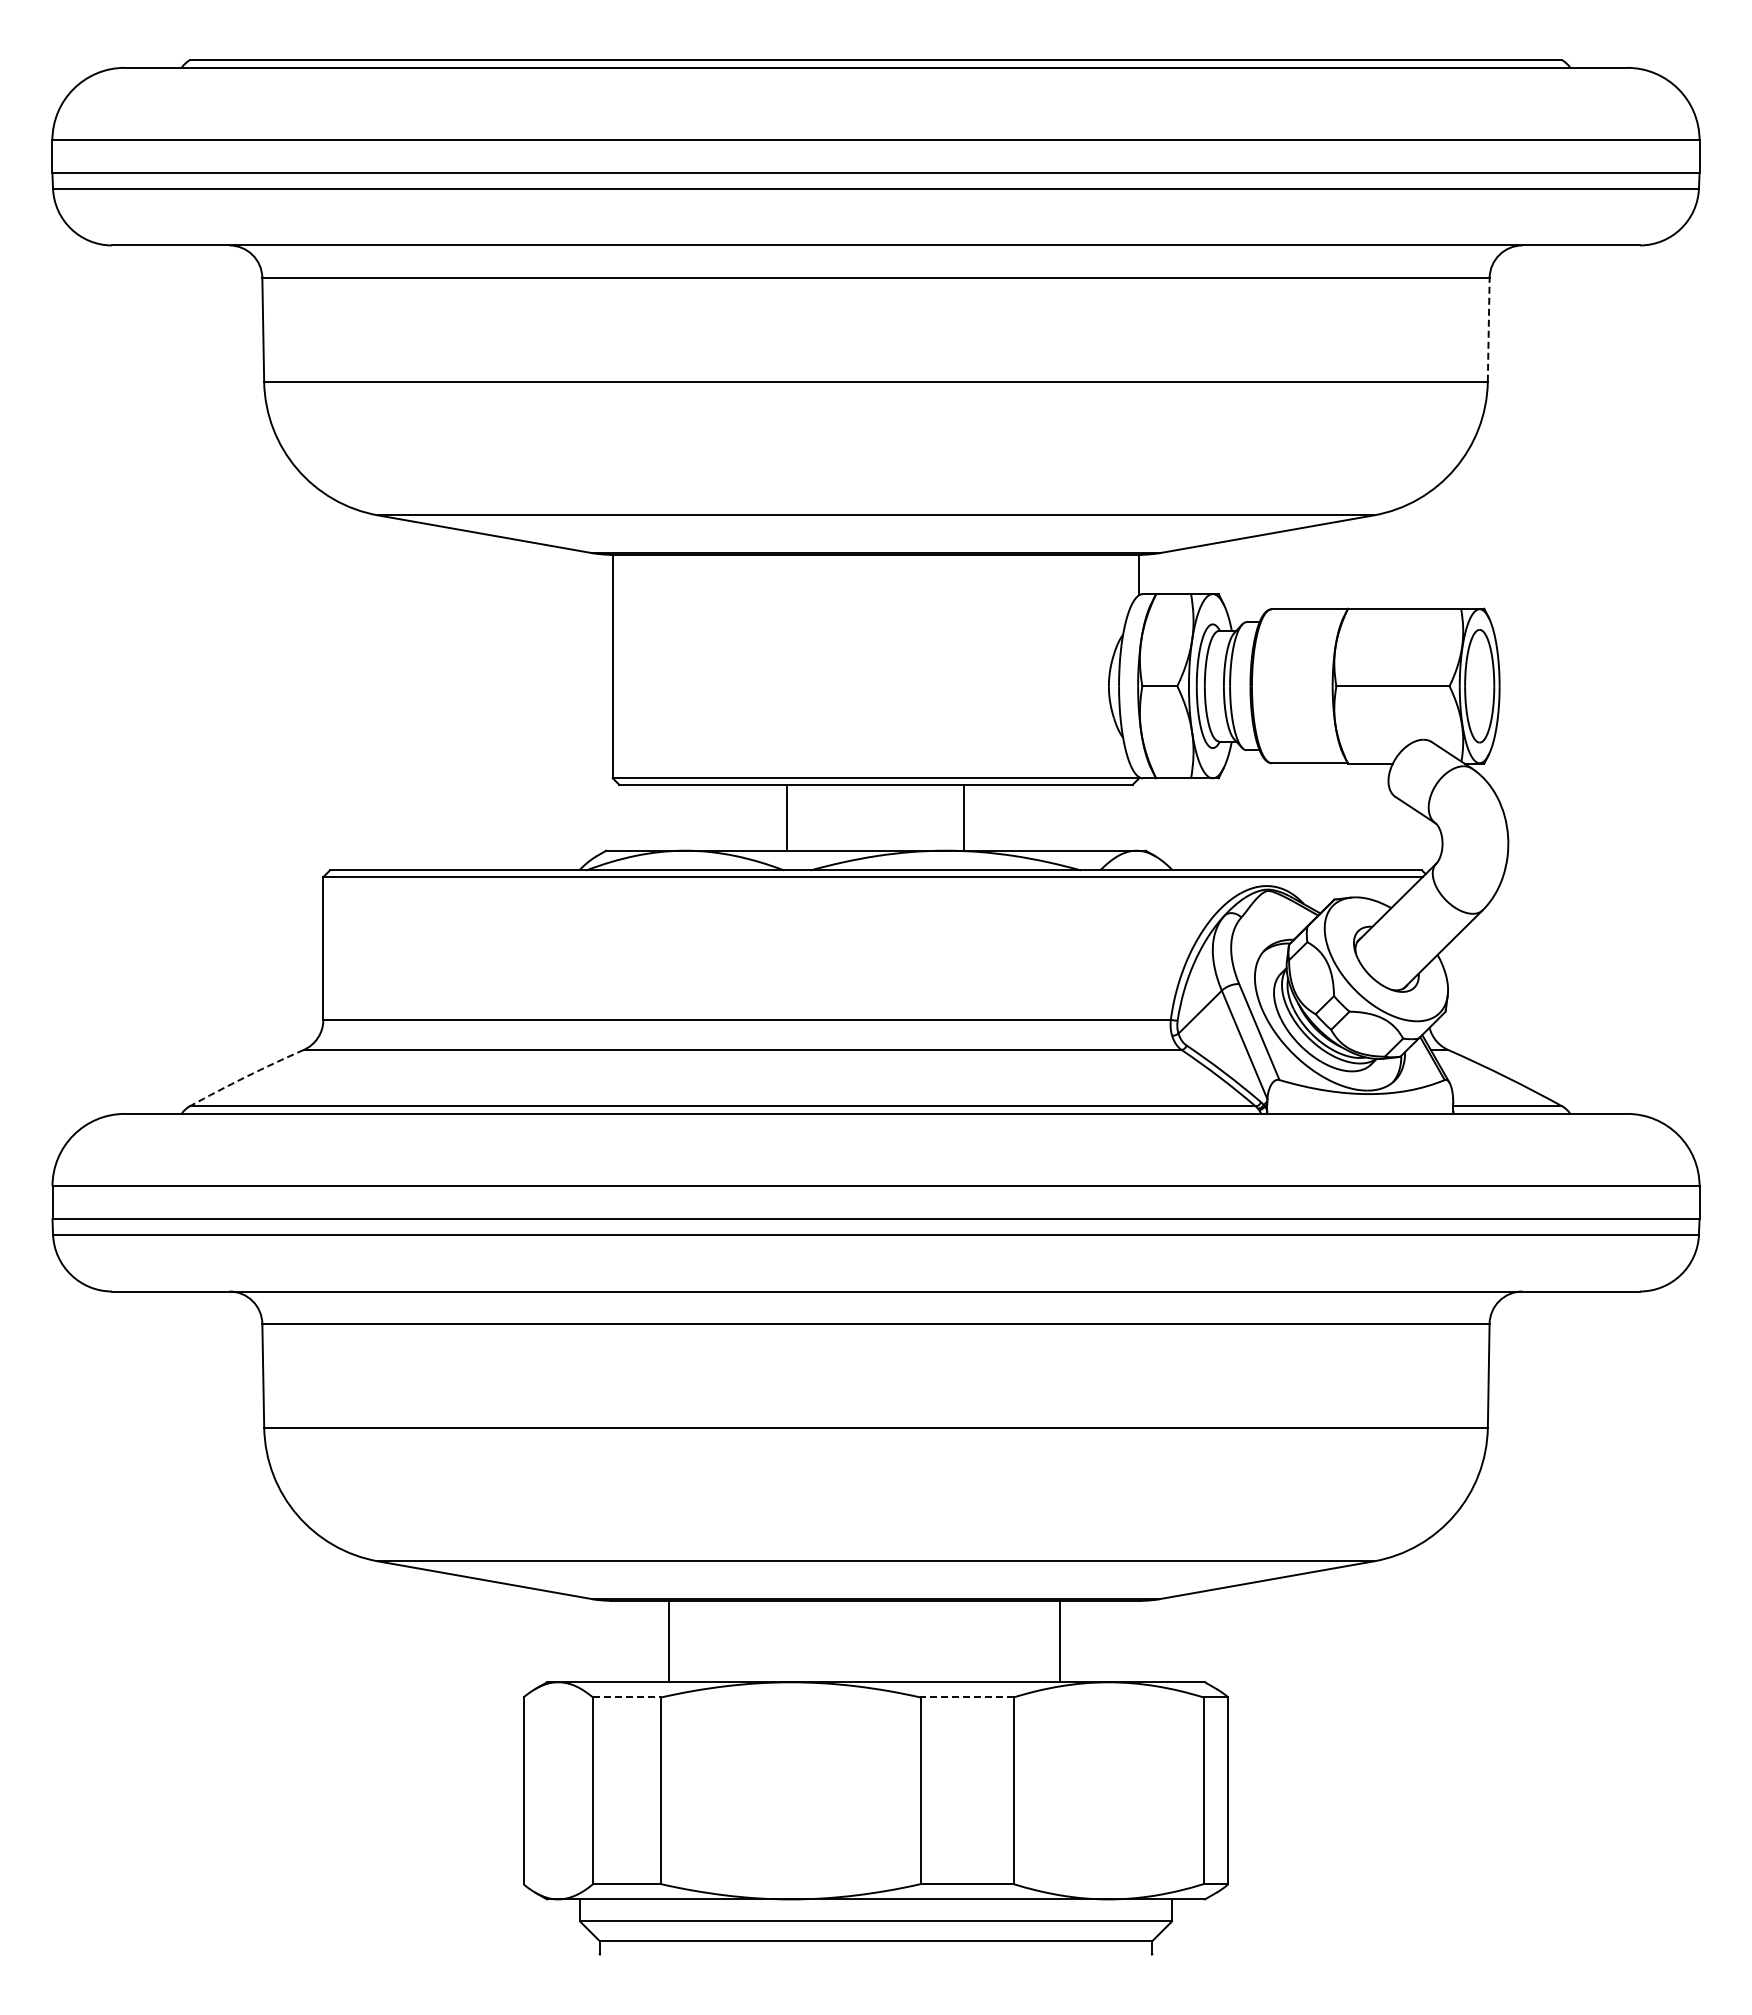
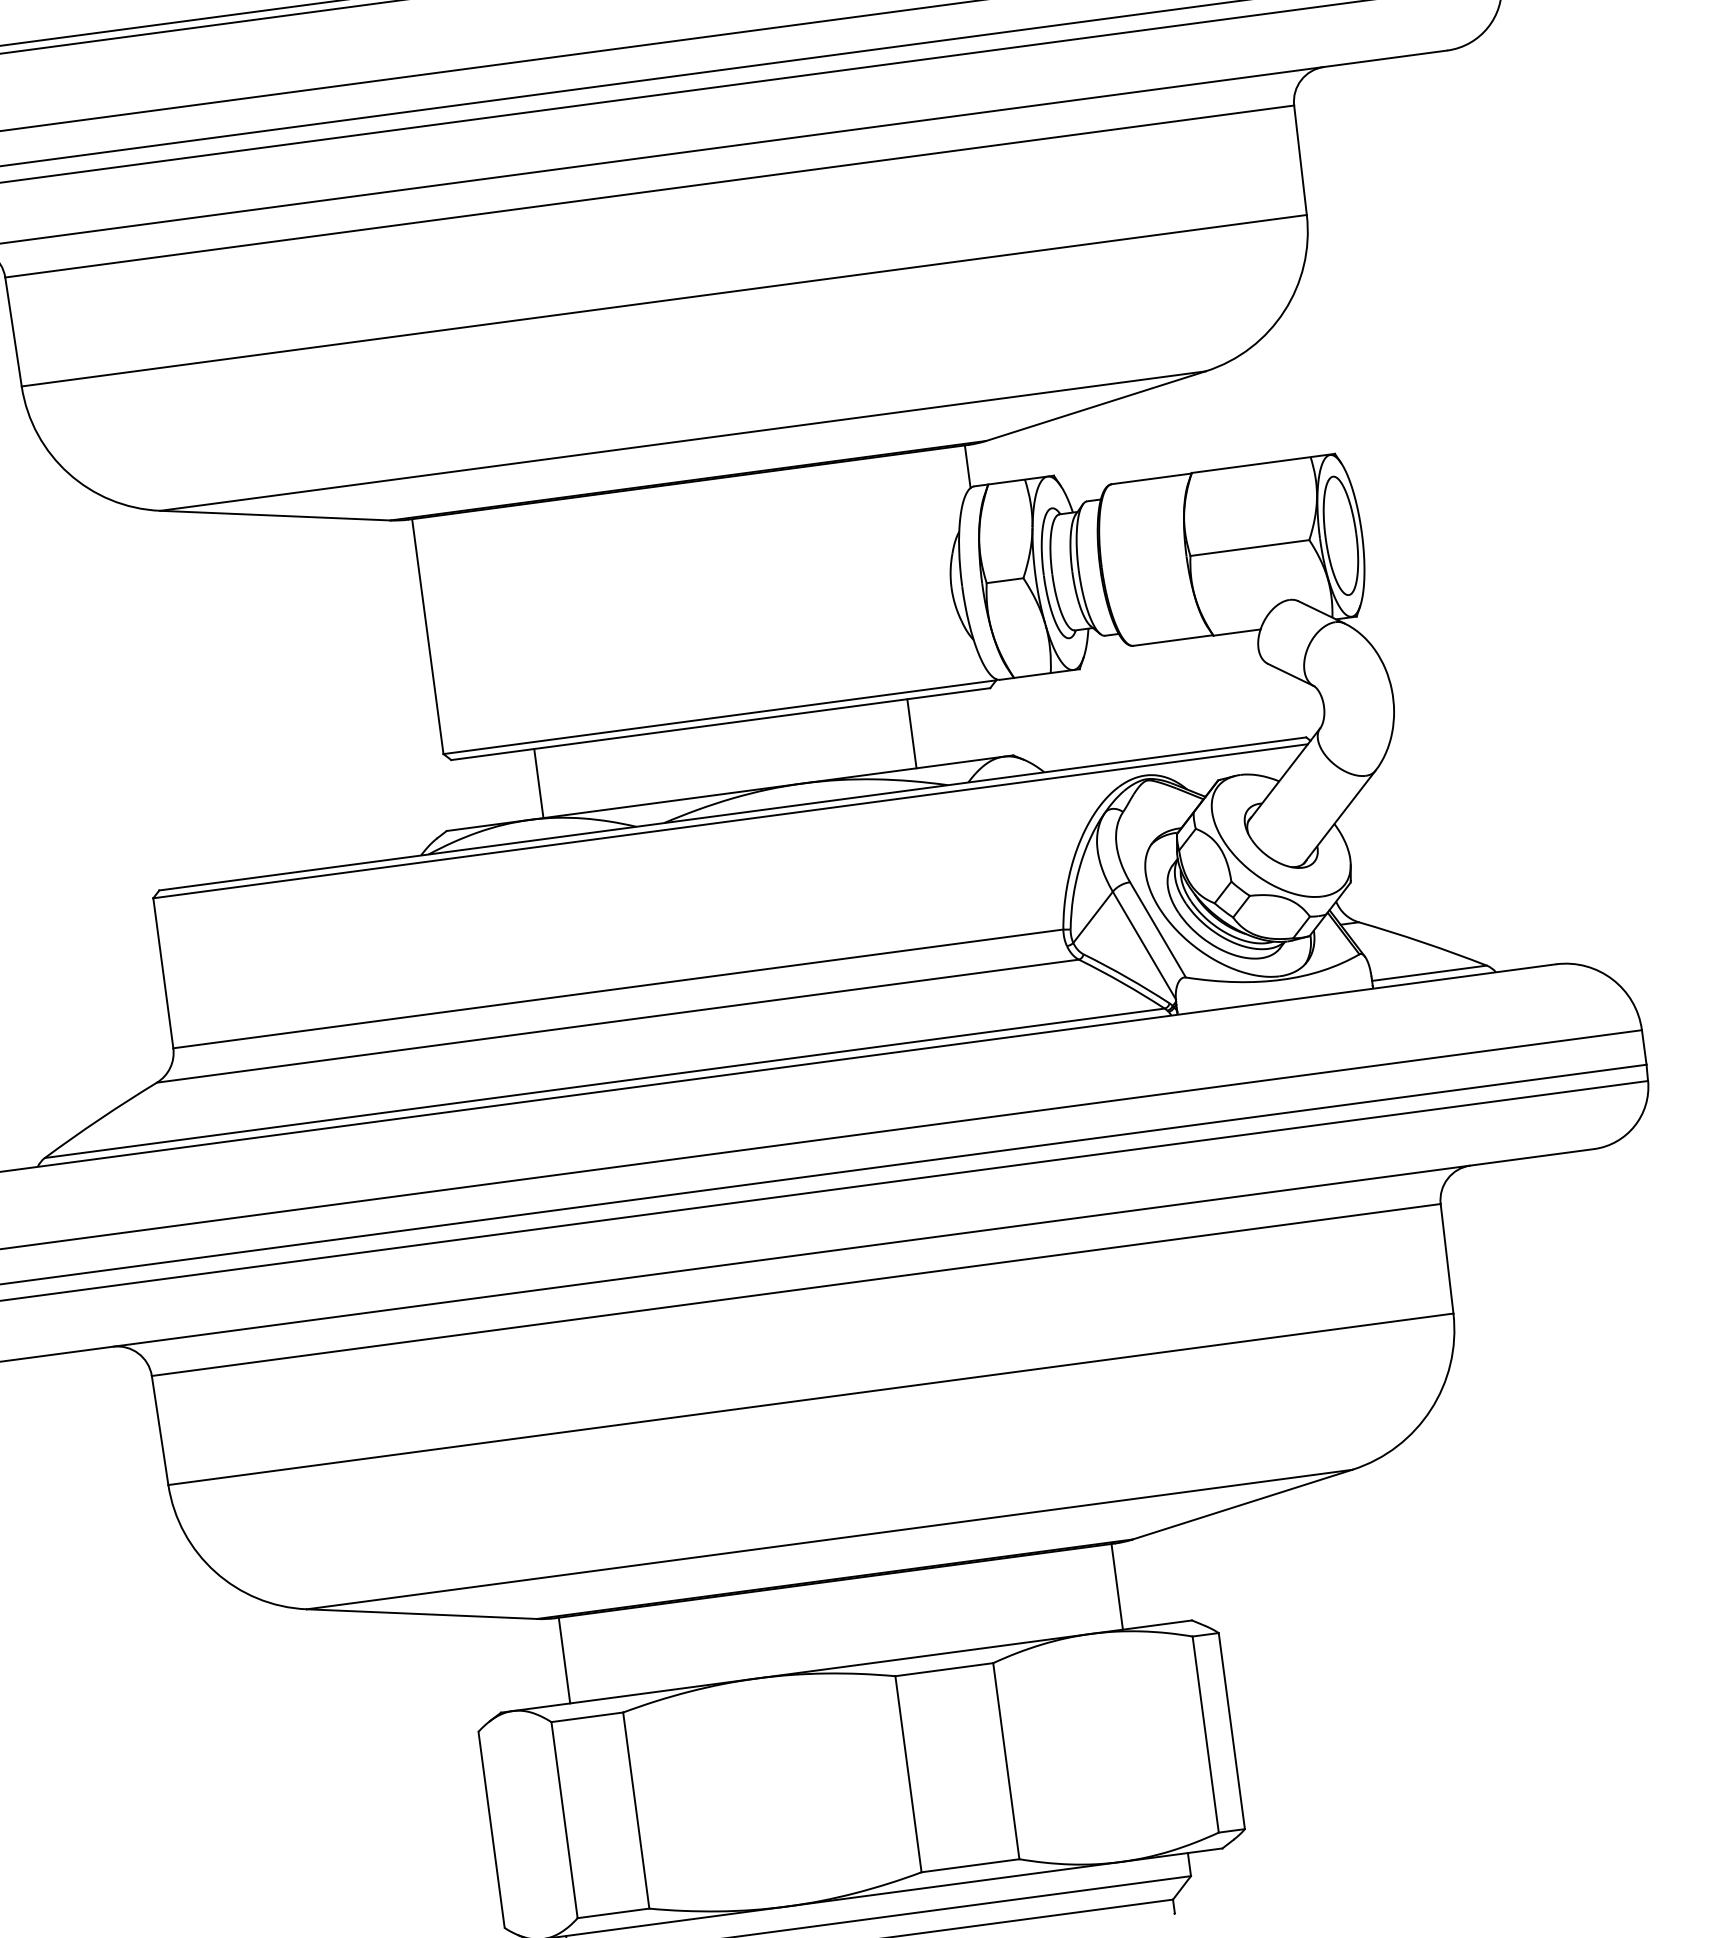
line: (1488, 329) -> (1300, 160), dashed -> solid
line: (787, 817) -> (538, 783), moved
line: (963, 817) -> (911, 733), moved
arc: (246, 1076) -> (100, 1118), dashed -> solid
line: (668, 1641) -> (564, 1660), moved
line: (1060, 1641) -> (1117, 1586), moved
line: (627, 1697) -> (587, 1717), dashed -> solid
line: (967, 1697) -> (944, 1669), dashed -> solid

